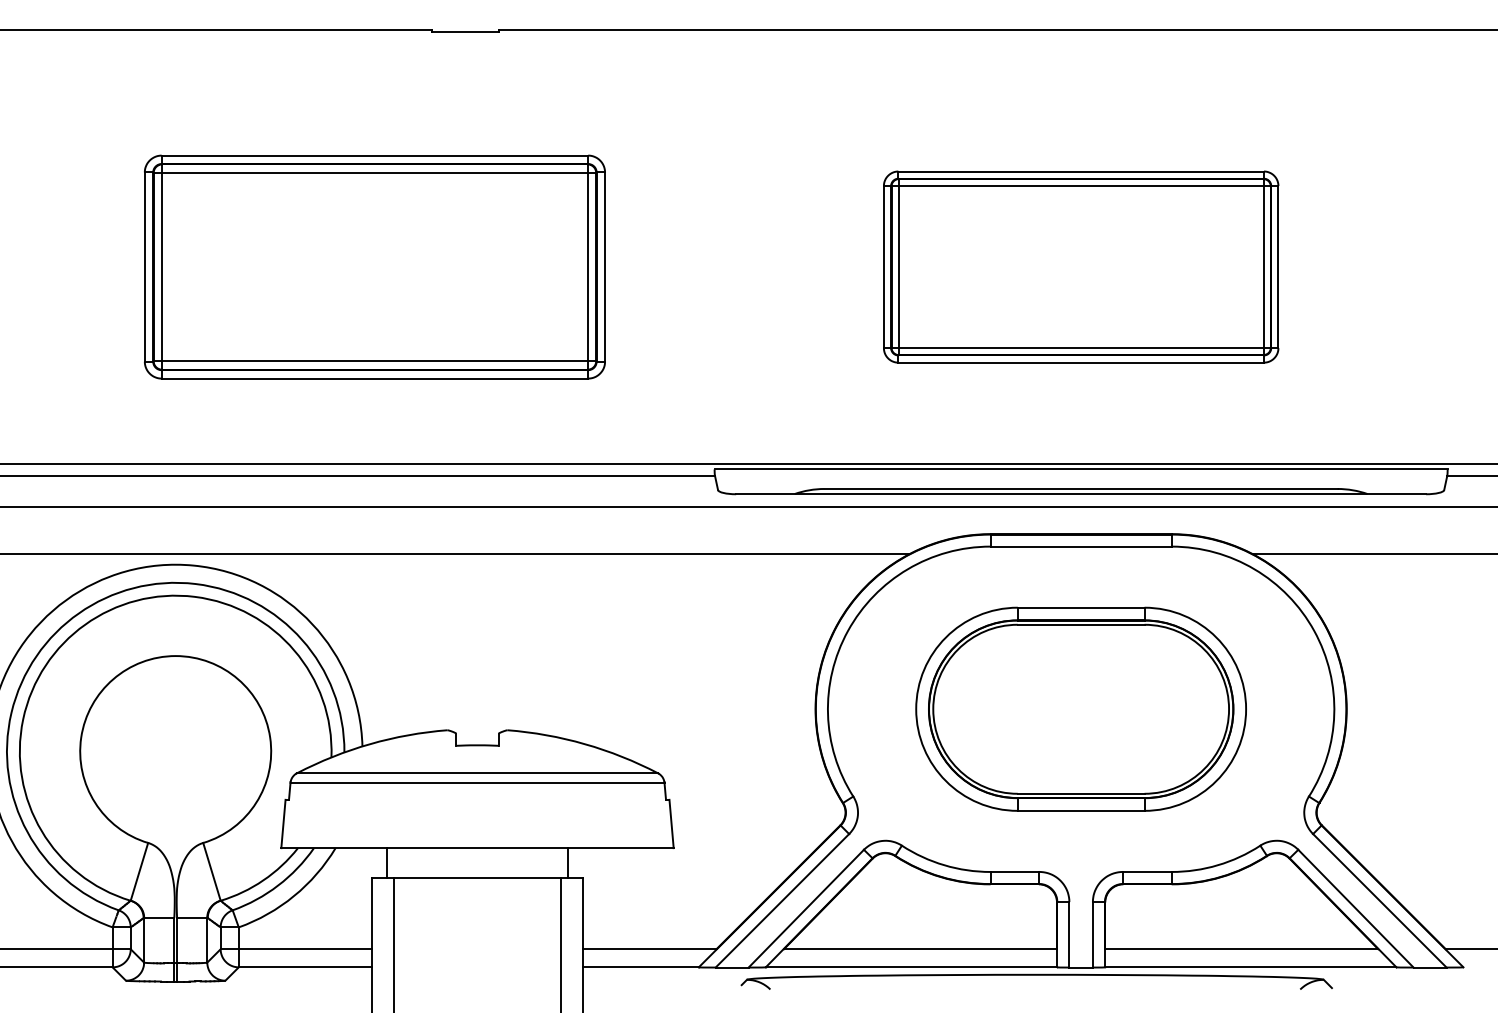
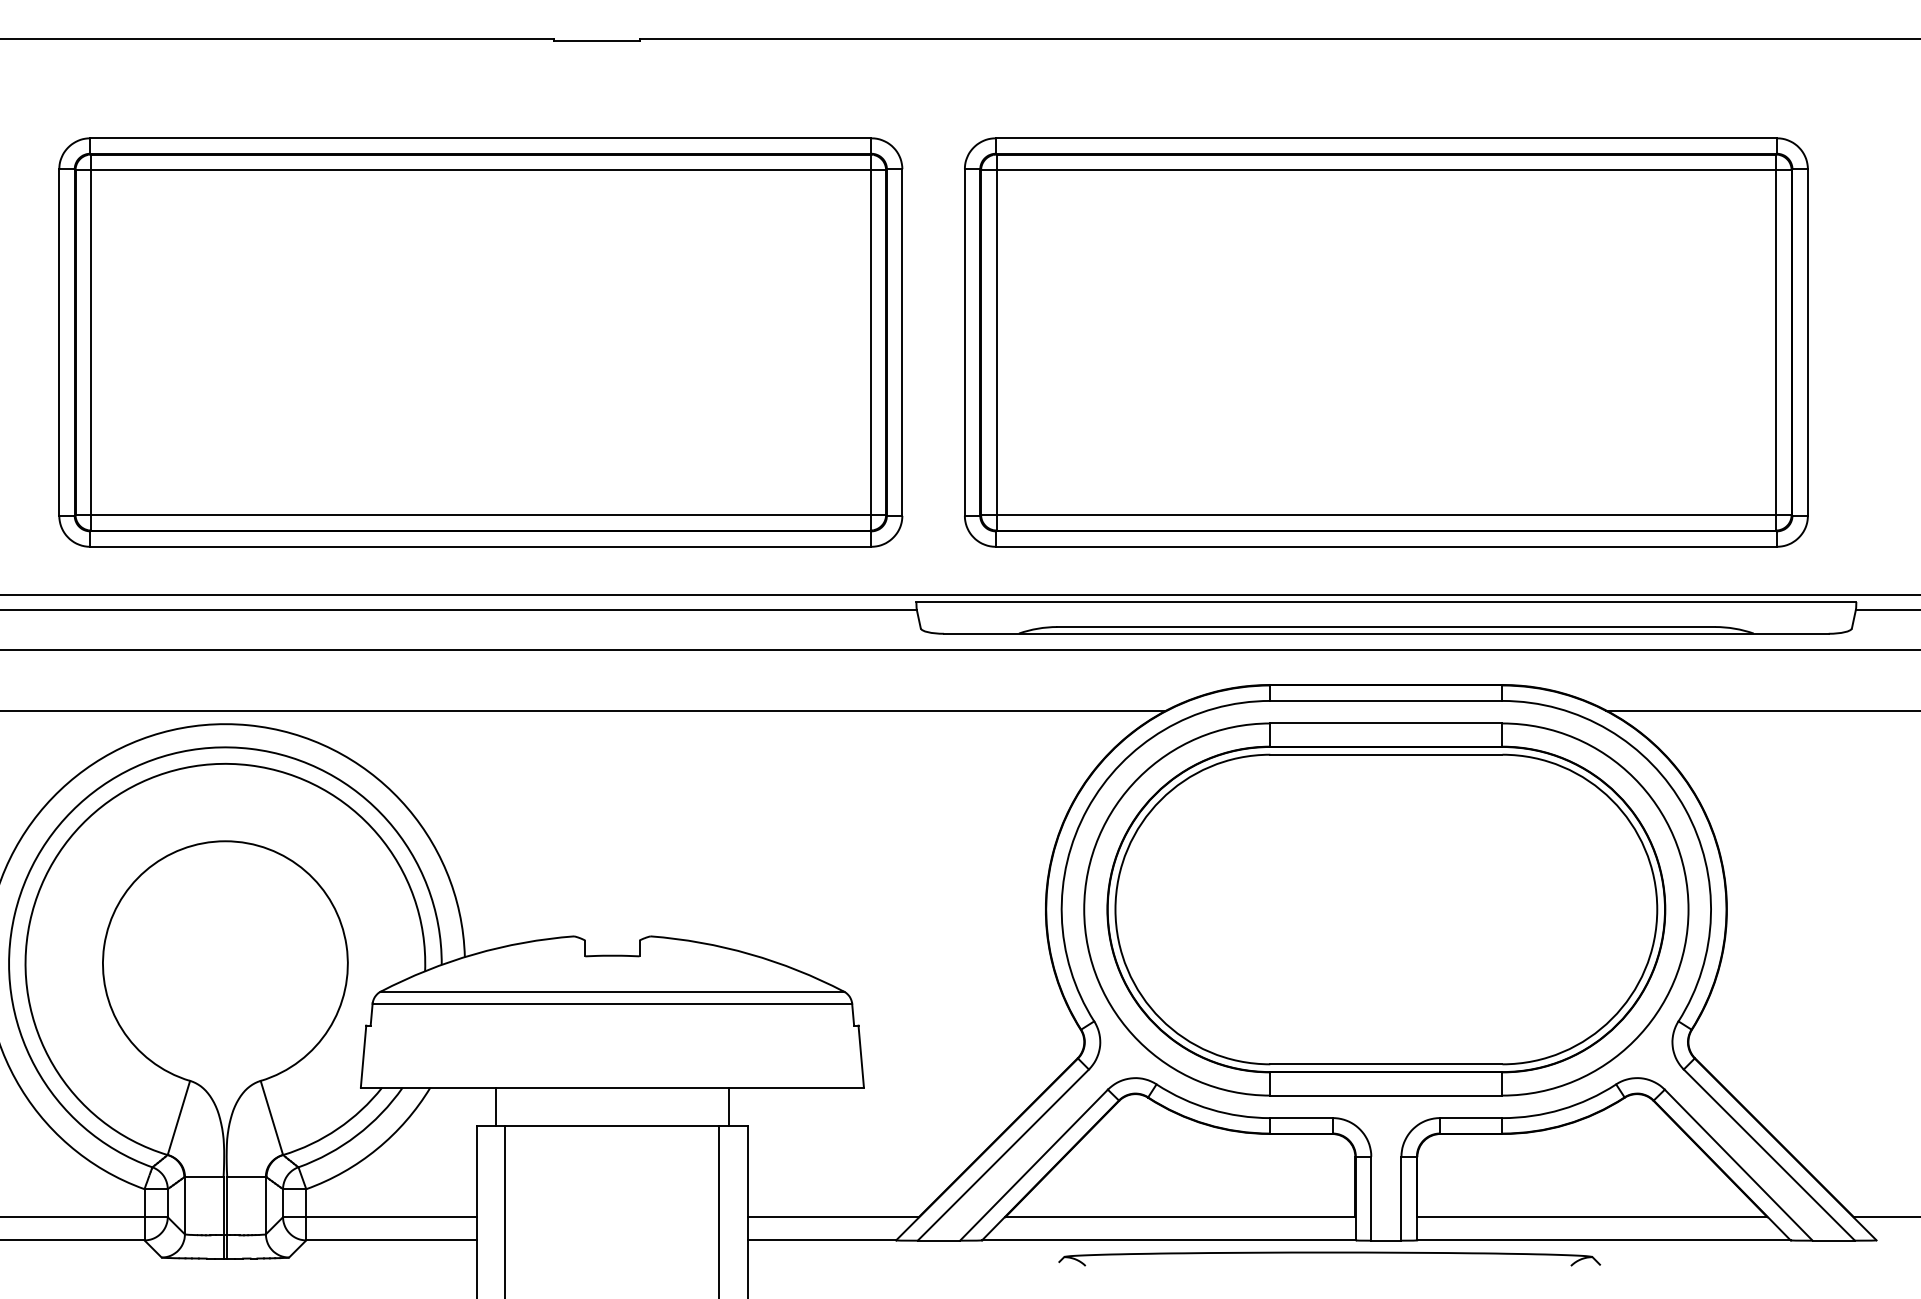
part: (374, 267) -> (480, 342), size x1.43
part: (1081, 267) -> (1386, 342), size x1.67
part: (1081, 709) -> (1386, 909), size x1.43
part: (1036, 981) -> (1329, 1258), size x0.71

